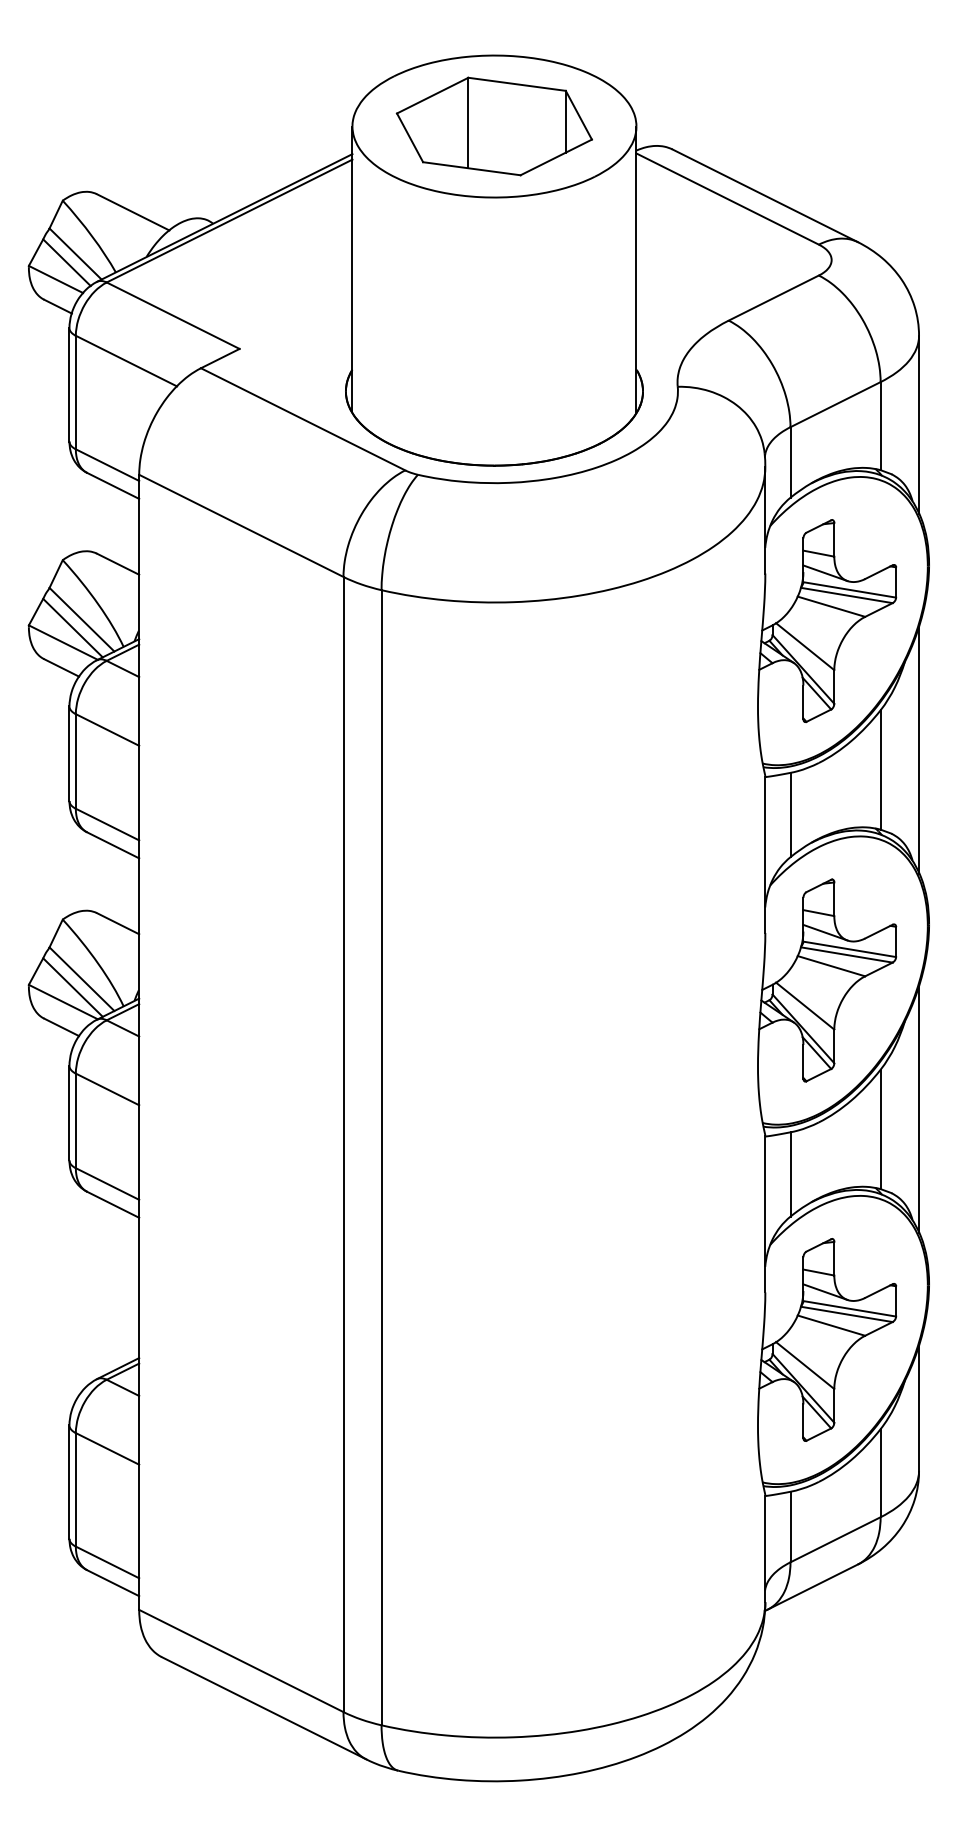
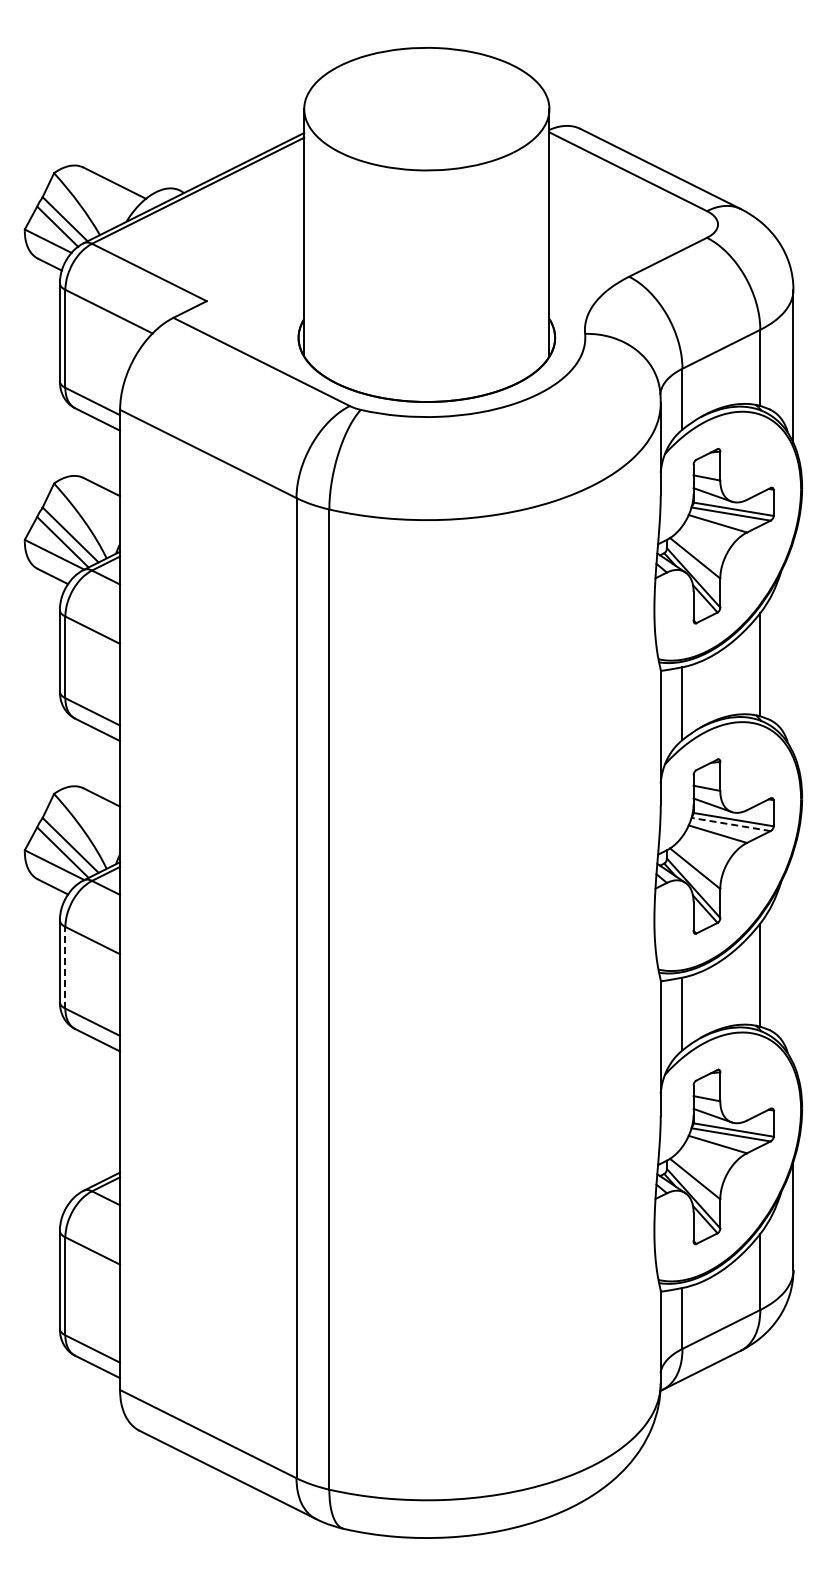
part: (494, 126) -> (426, 109), removed
line: (919, 749) -> (793, 647), removed
line: (846, 954) -> (730, 824), solid -> dashed
line: (919, 1109) -> (793, 957), removed
line: (75, 1120) -> (65, 967), solid -> dashed

